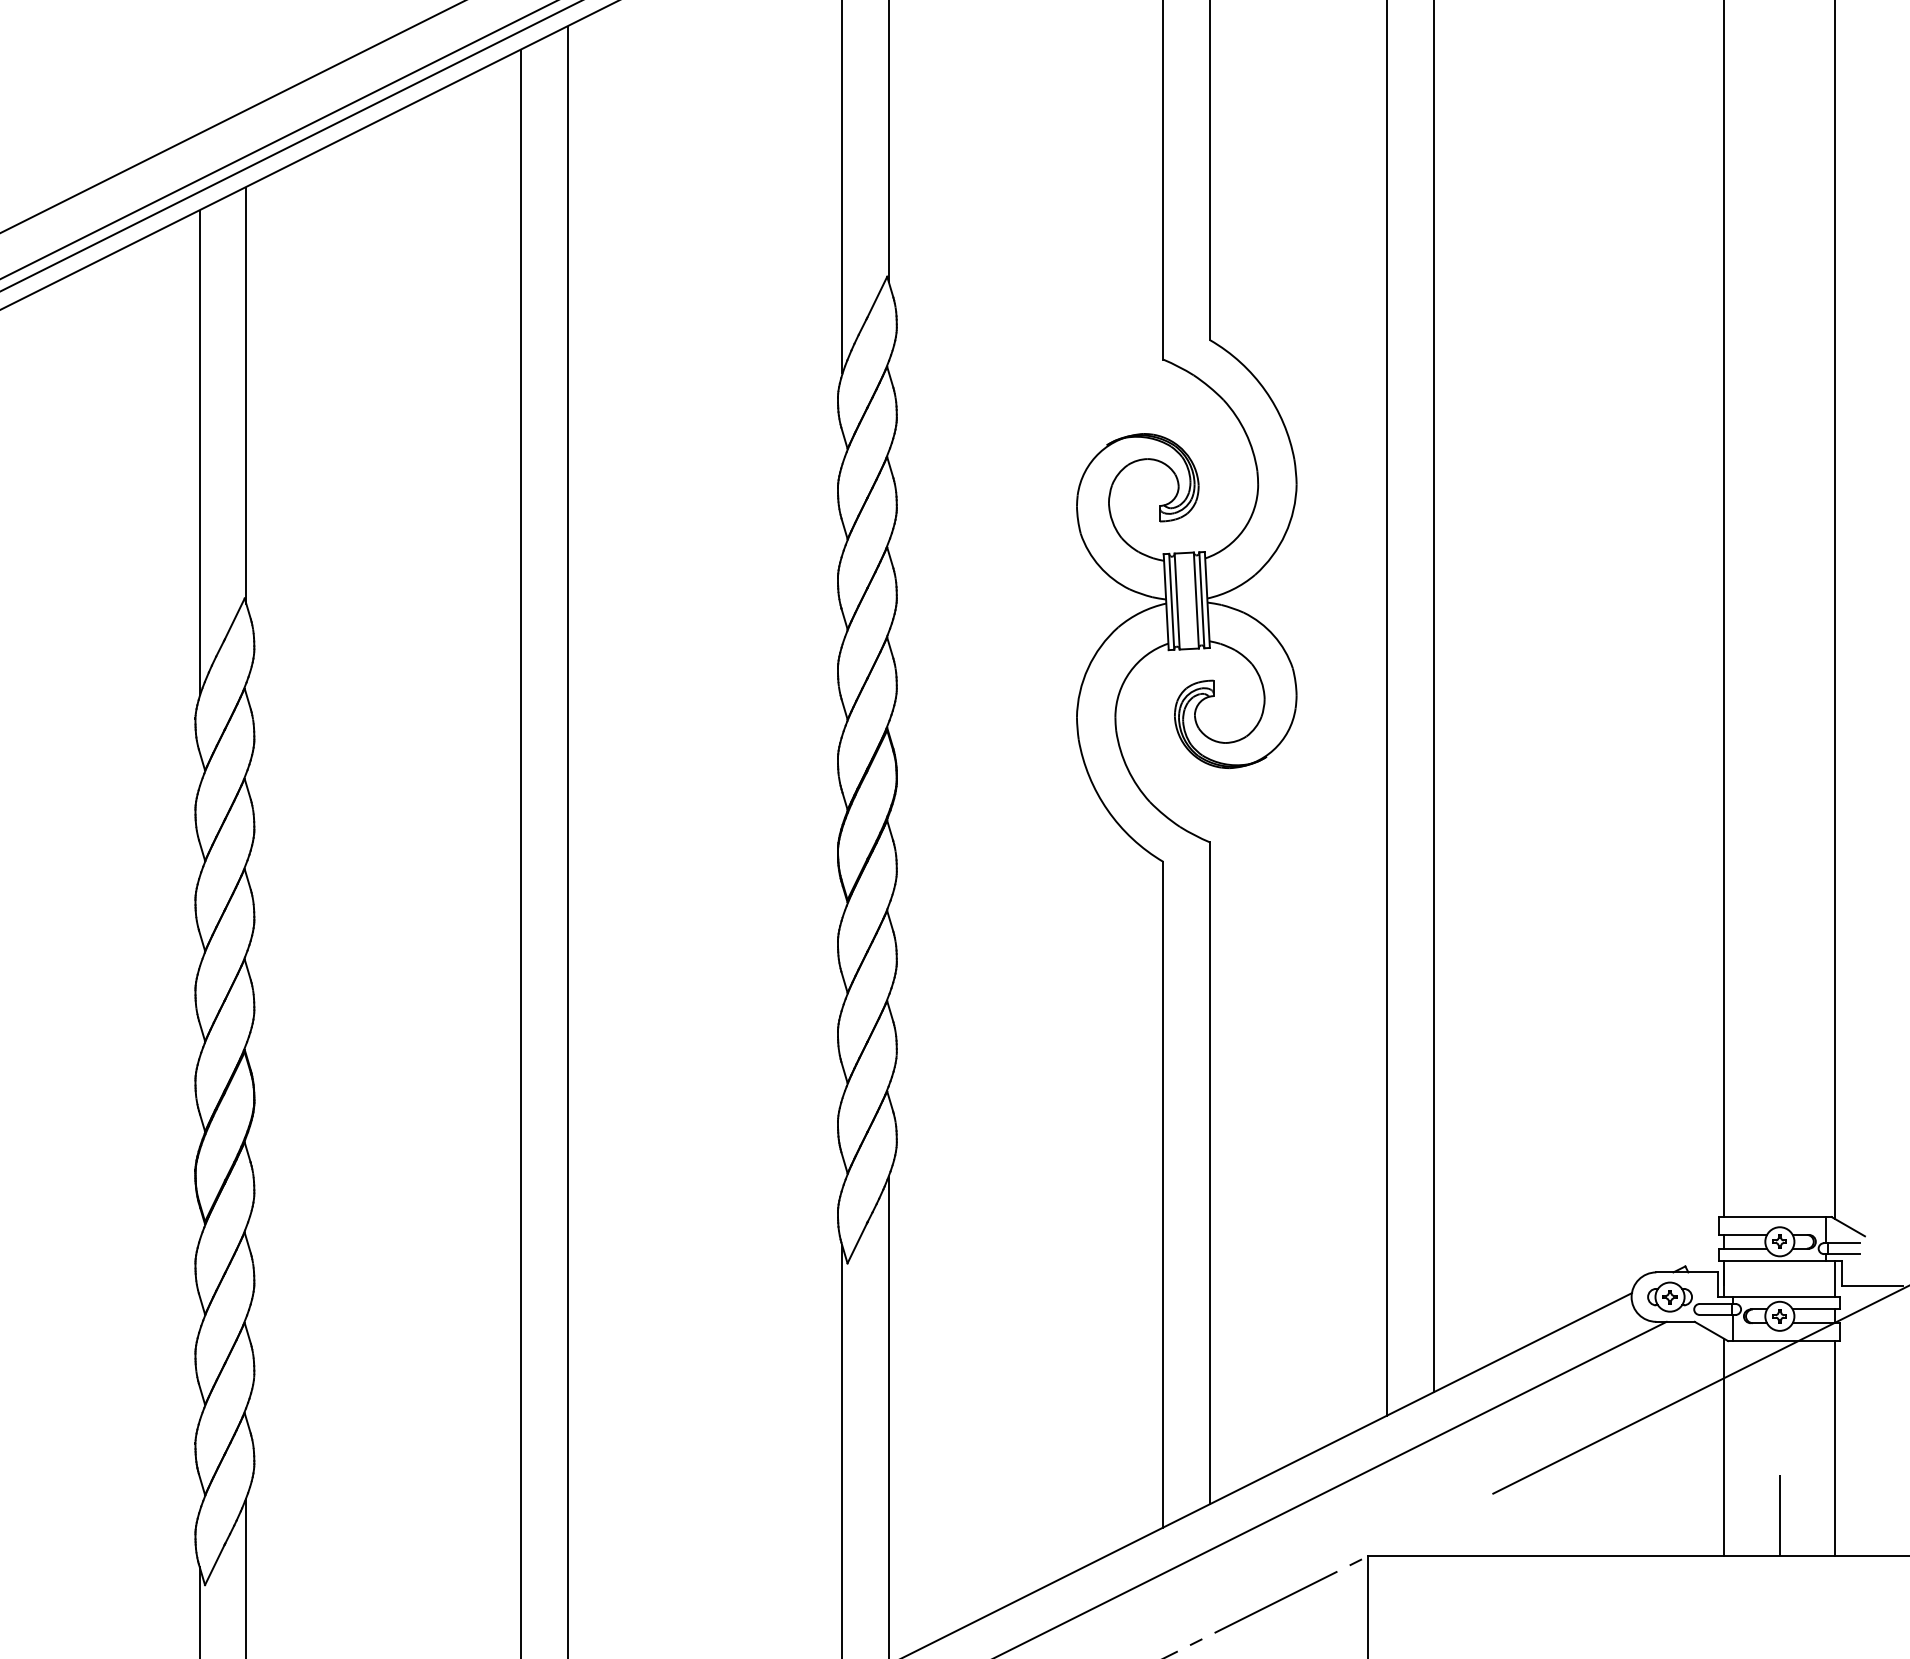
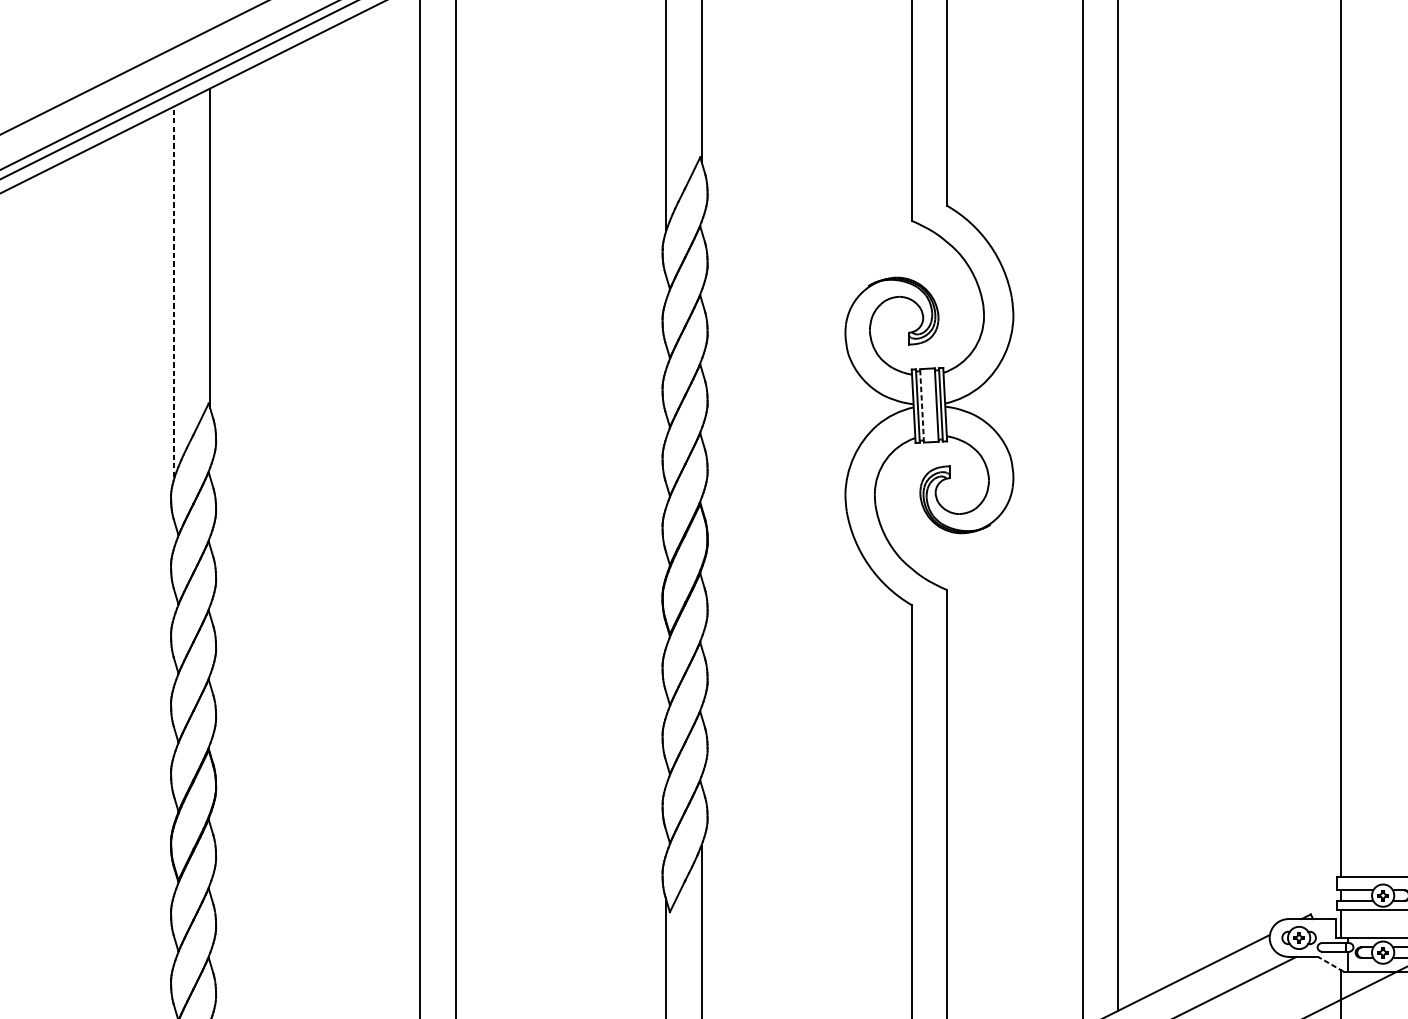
line: (199, 452) -> (174, 291), solid -> dashed
line: (1177, 601) -> (922, 405), solid -> dashed
line: (1710, 1331) -> (1330, 964), solid -> dashed

